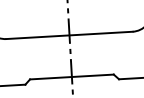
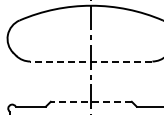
line: (68, 35) -> (90, 61), solid -> dashed
line: (72, 76) -> (91, 101), solid -> dashed

